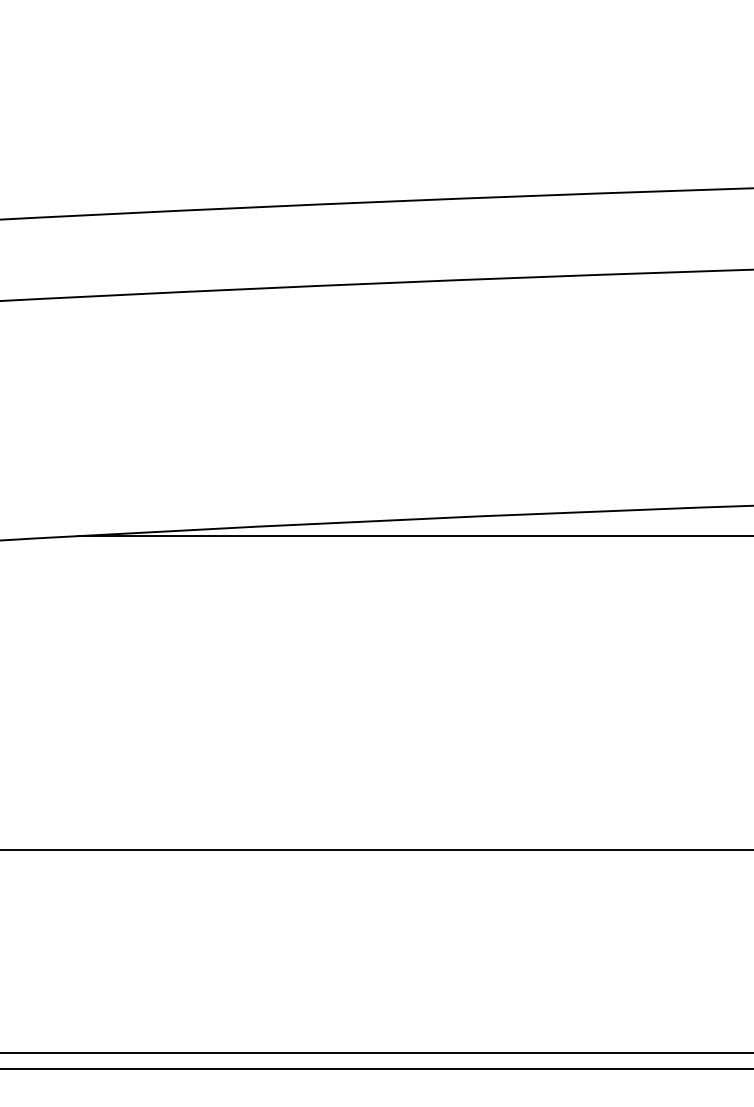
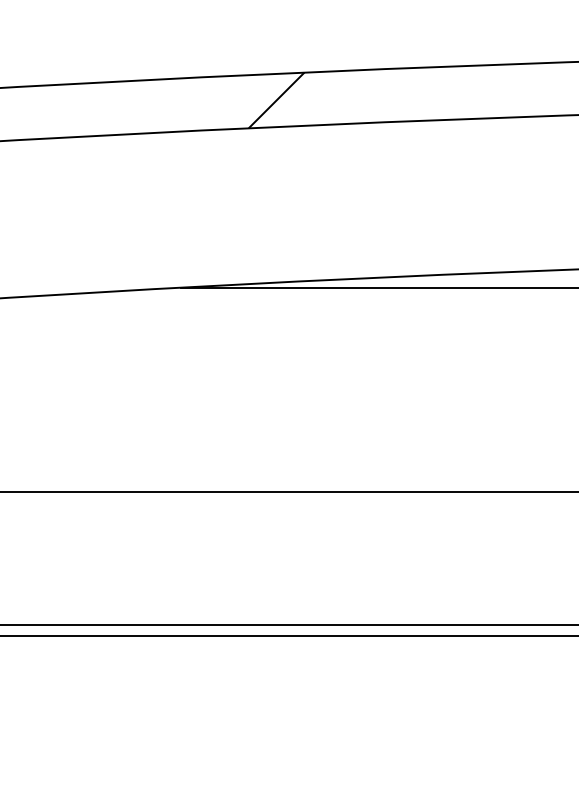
hatch: (224, 249) -> (276, 100), added

